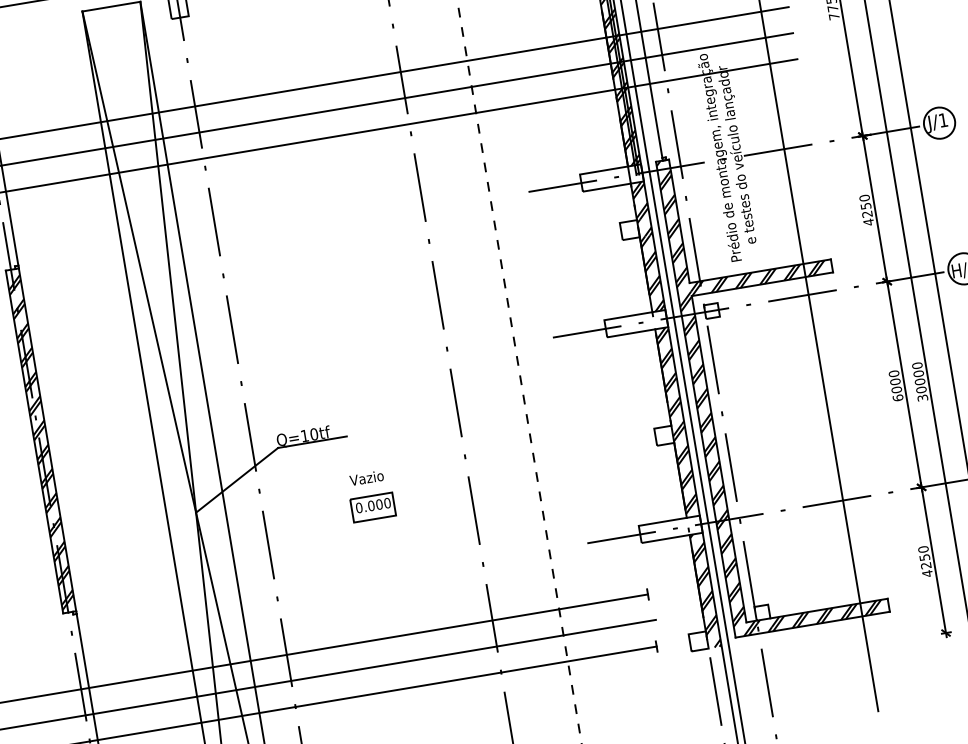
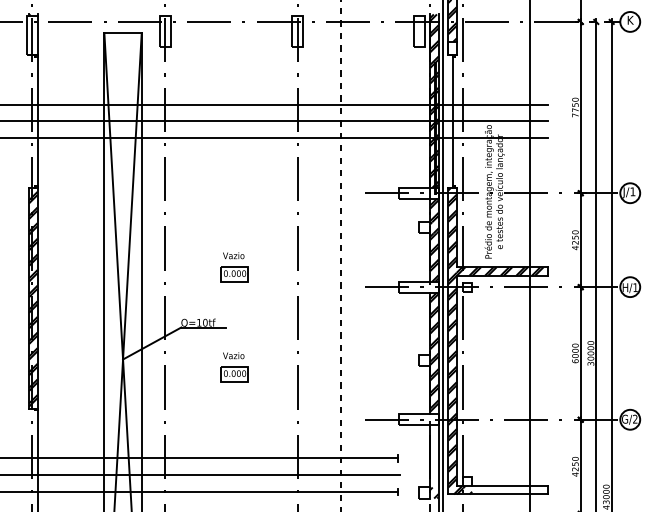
part: (345, 341) -> (234, 267), added
hatch: (704, 582) -> (434, 456), removed
hatch: (829, 615) -> (509, 490), removed

